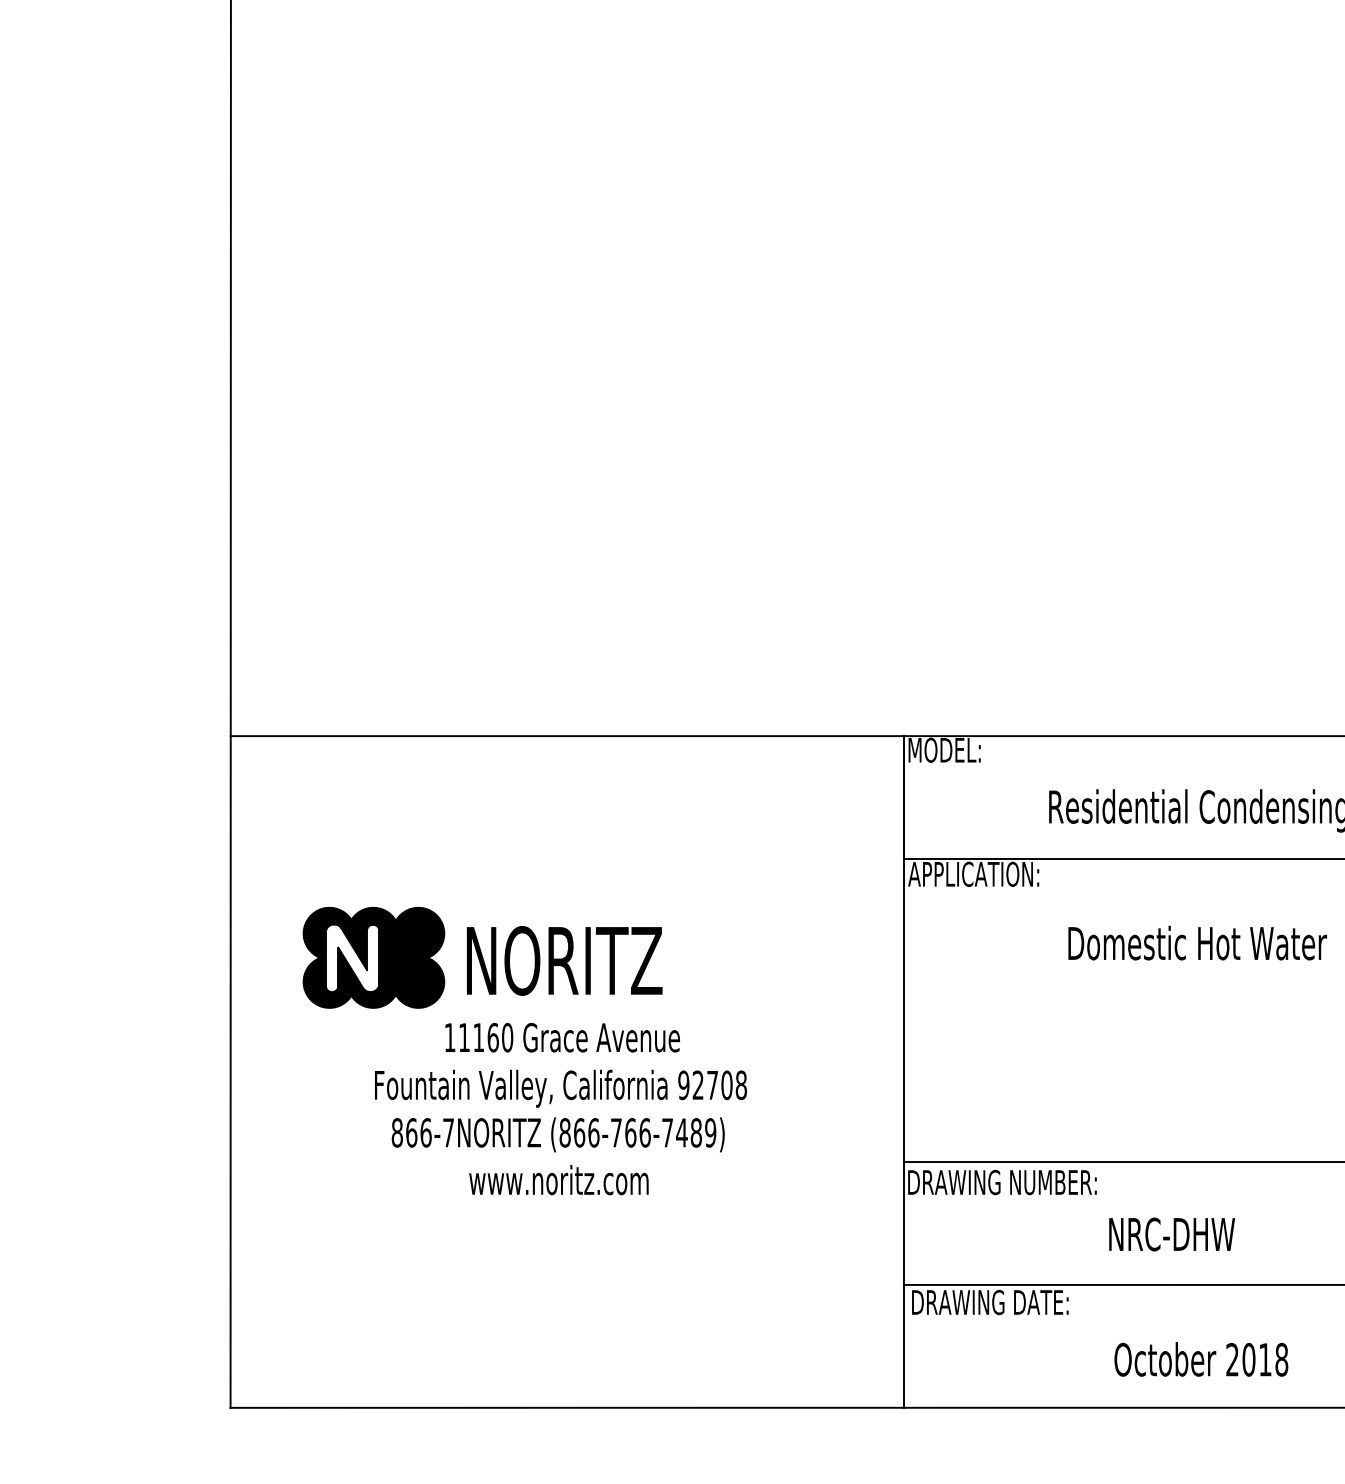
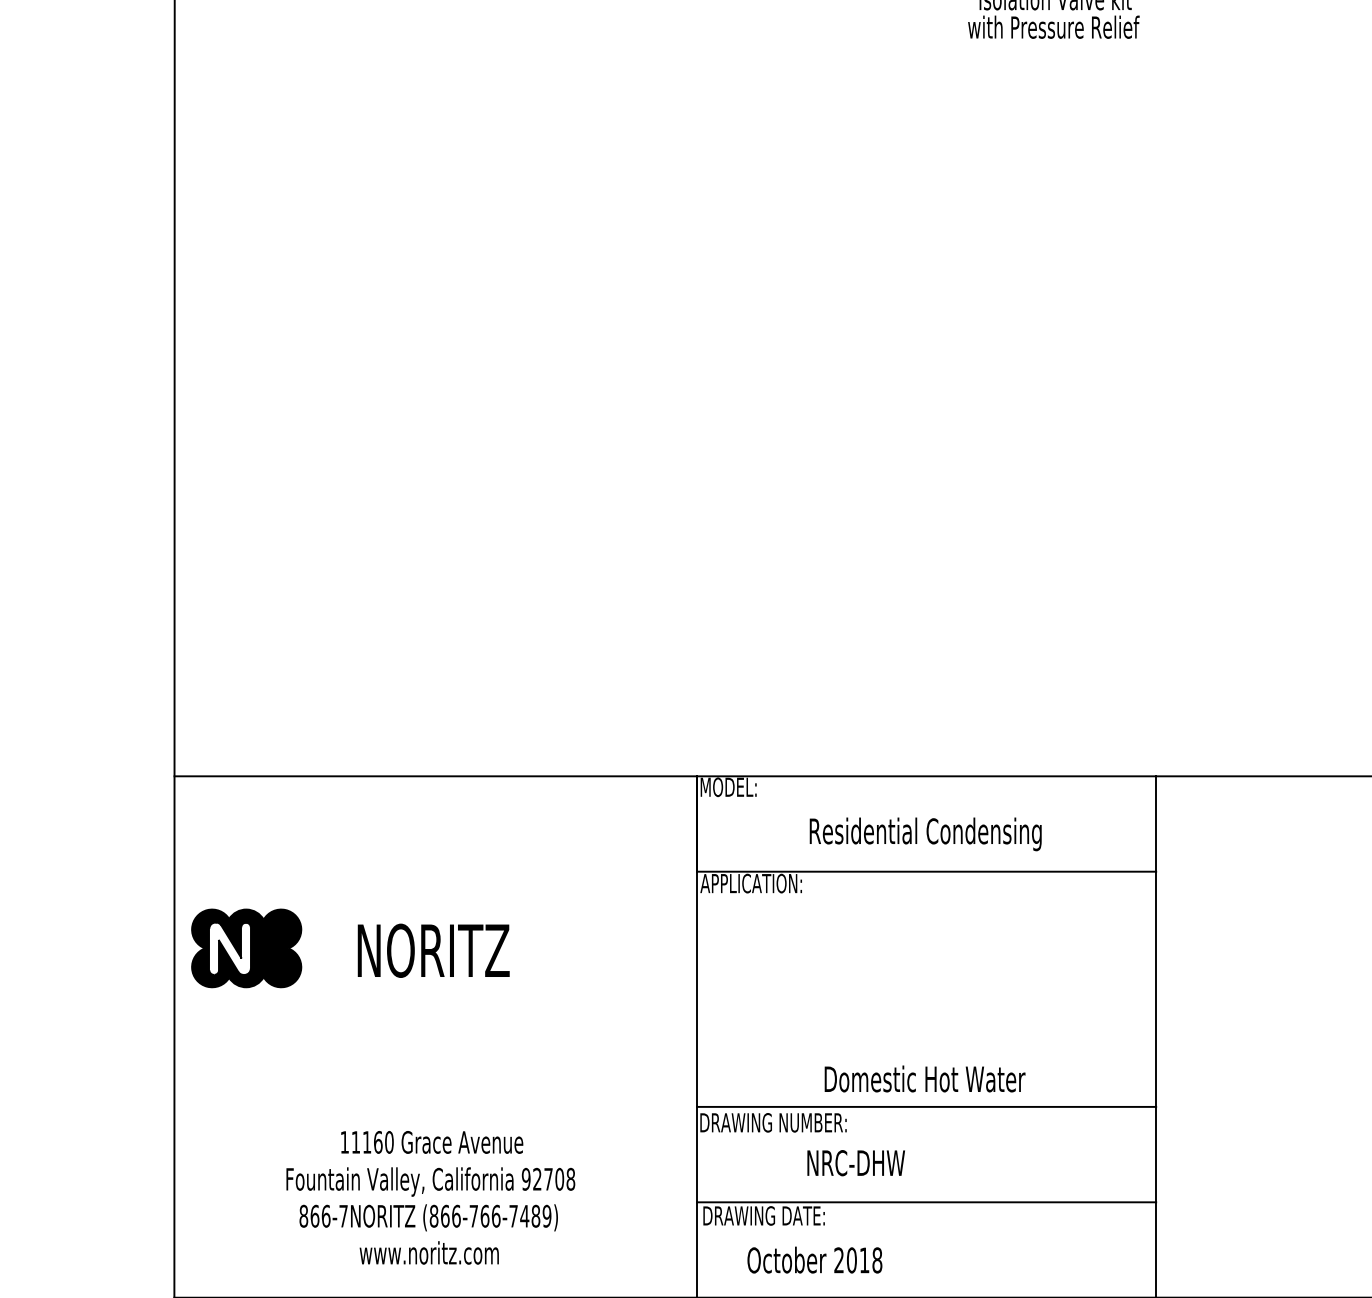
text: (1196, 942) -> (924, 1078), moved
part: (373, 957) -> (246, 948), moved
text: (560, 1108) -> (430, 1197), moved
text: (1171, 1234) -> (855, 1163), moved
text: (1200, 1358) -> (814, 1259), moved

